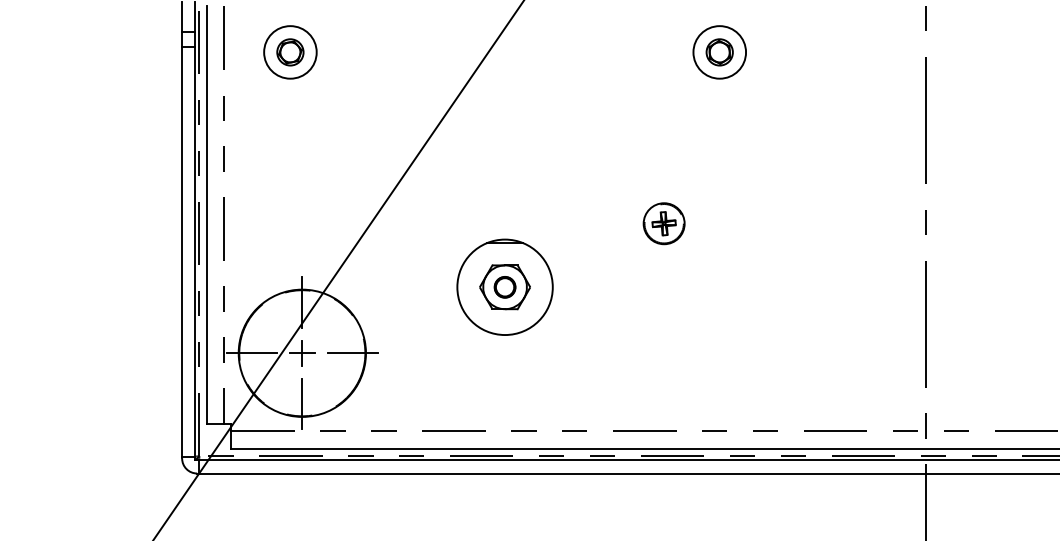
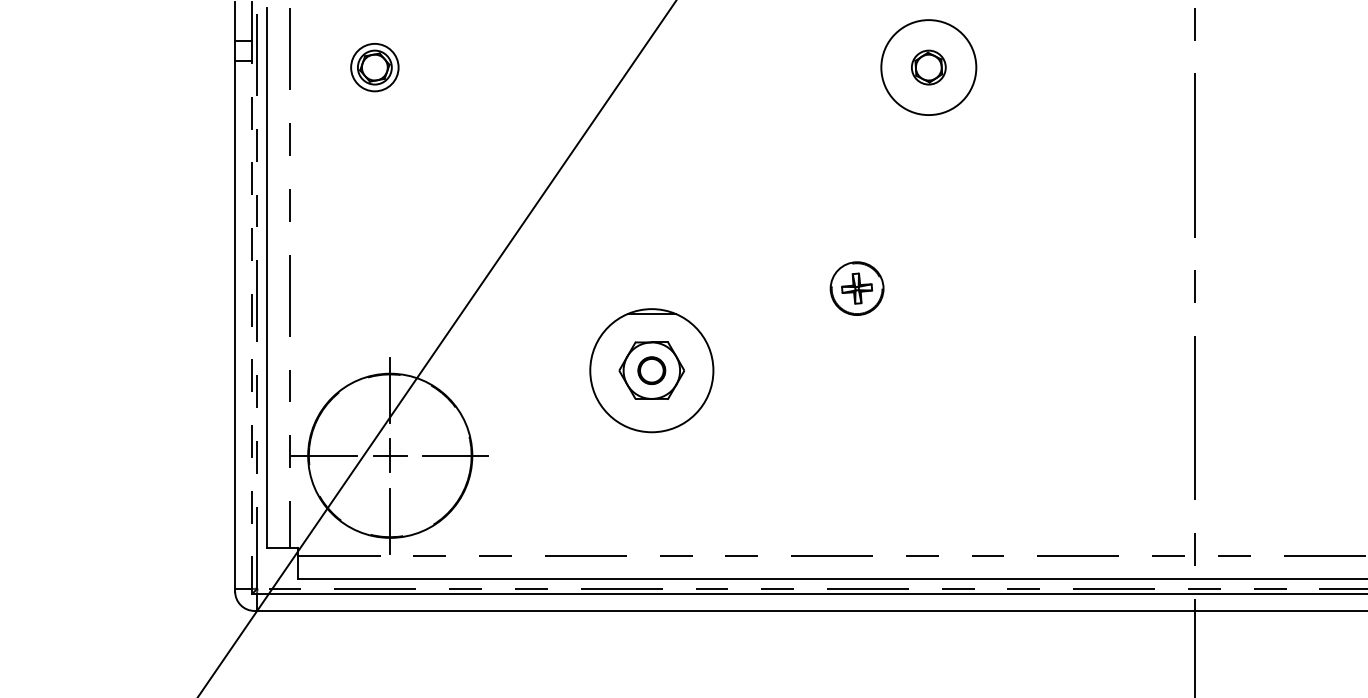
circle: (290, 52) -> (374, 67), size x0.7
circle: (719, 52) -> (928, 67), size x1.4
line: (195, 251) -> (252, 324), solid -> dashed

